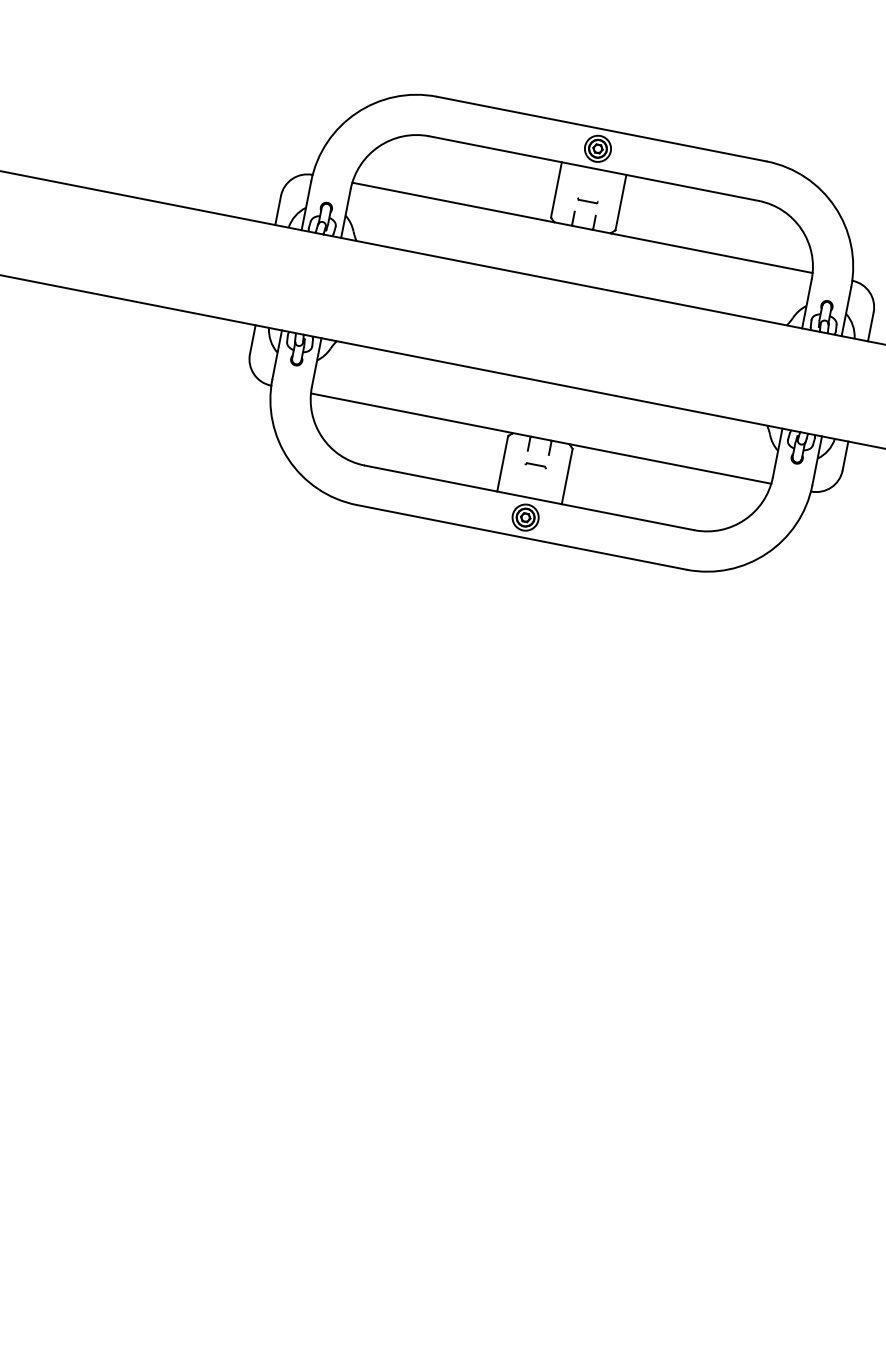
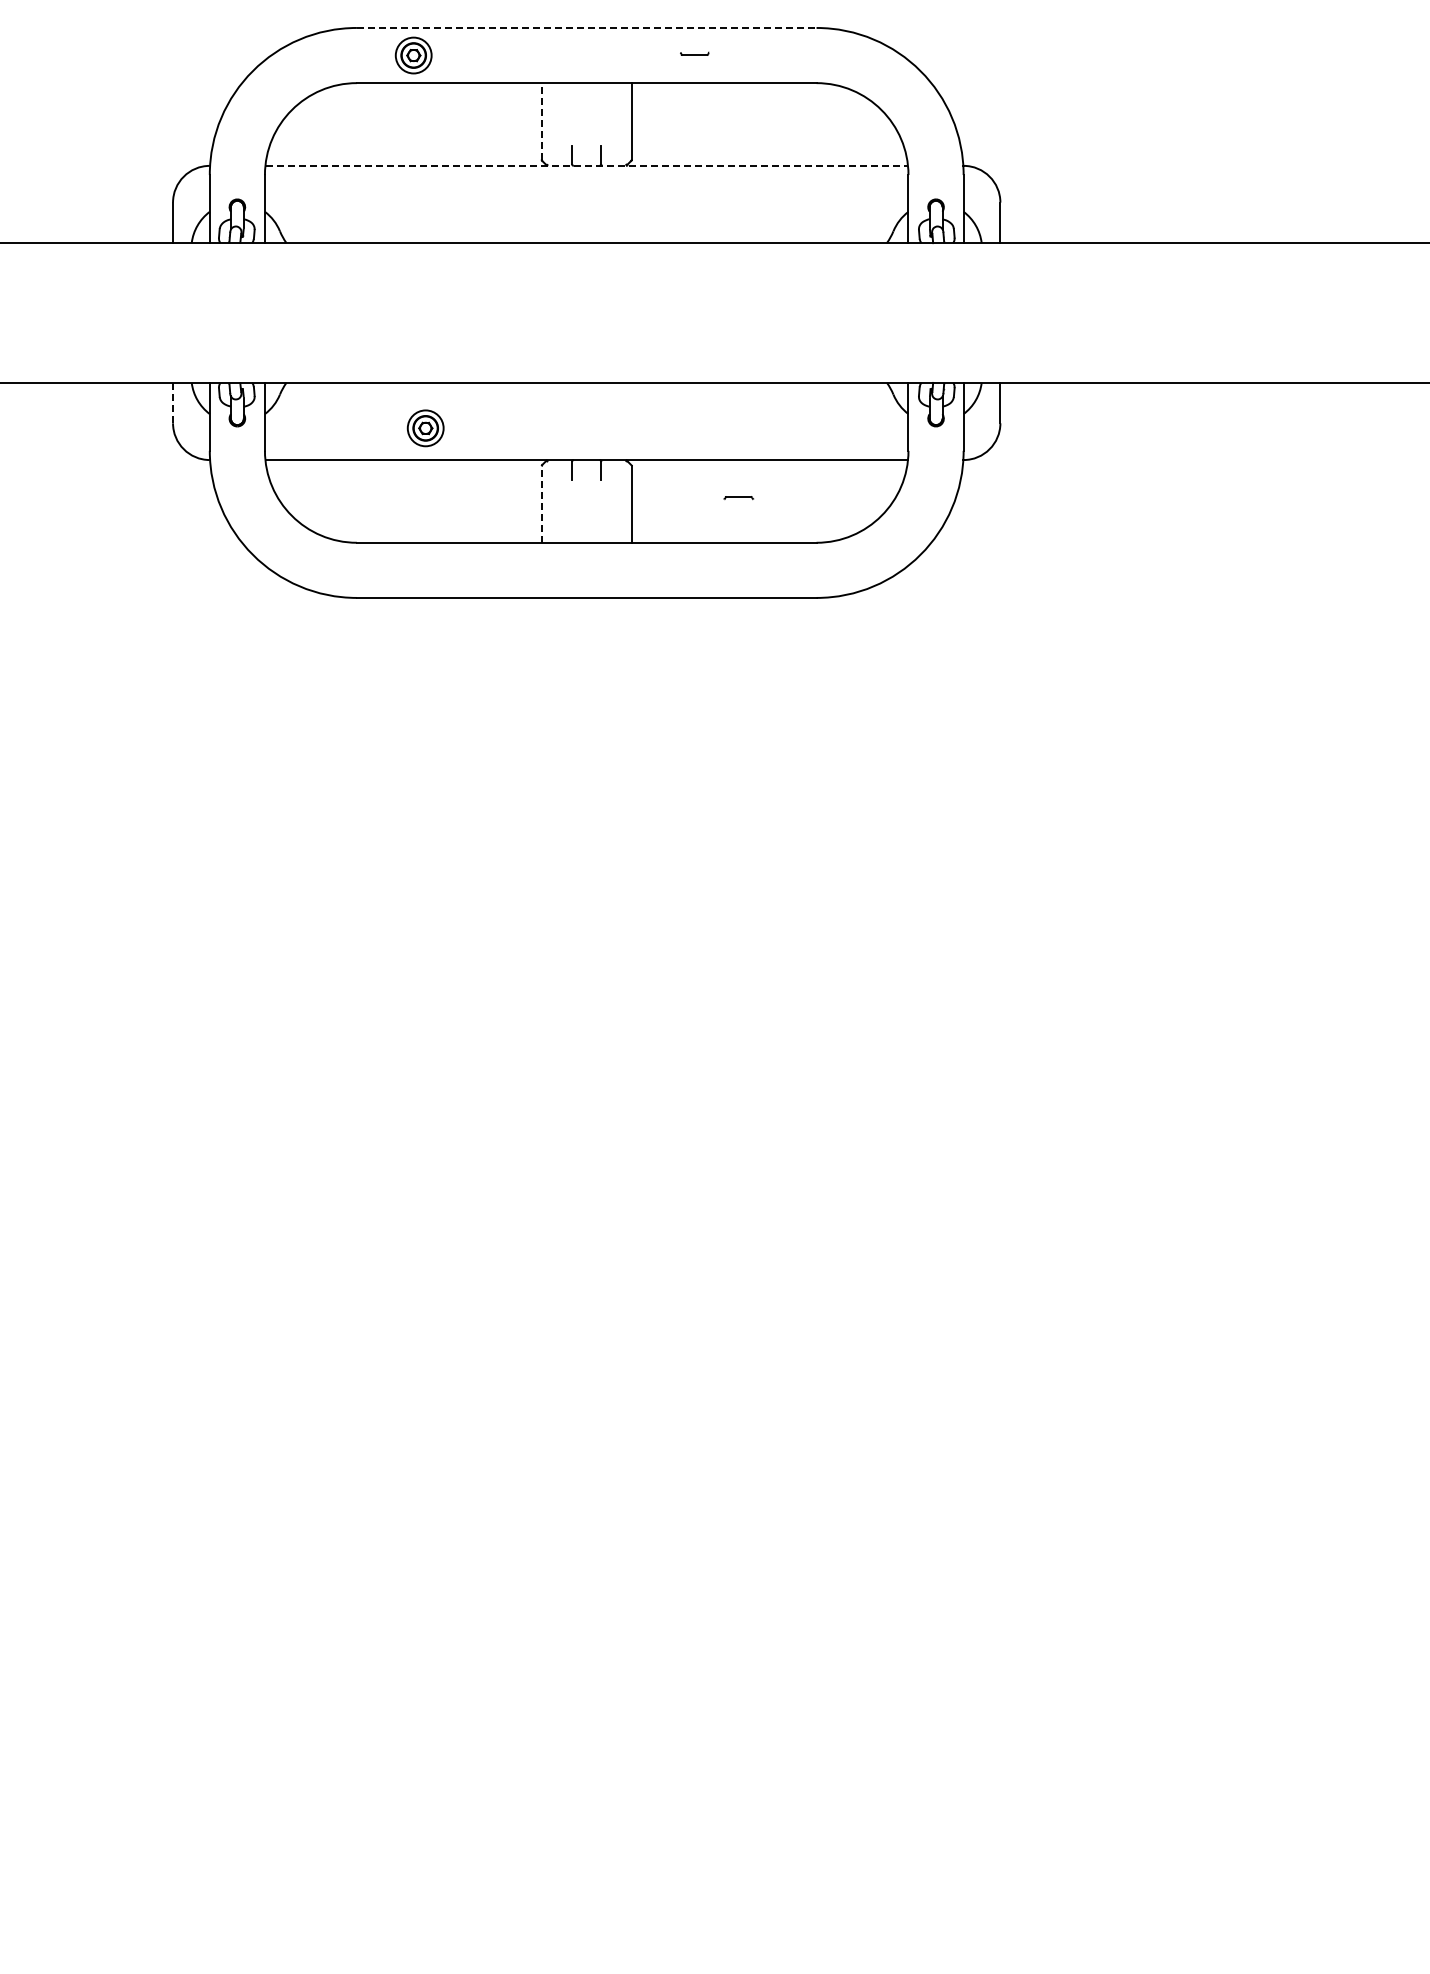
line: (601, 128) -> (586, 27), solid -> dashed
part: (597, 148) -> (413, 55), moved
line: (556, 189) -> (541, 120), solid -> dashed
part: (587, 200) -> (694, 53), moved
line: (583, 227) -> (587, 165), solid -> dashed
line: (253, 339) -> (173, 402), solid -> dashed
line: (502, 464) -> (541, 504), solid -> dashed
part: (535, 466) -> (738, 498), moved
part: (525, 517) -> (425, 428), moved

